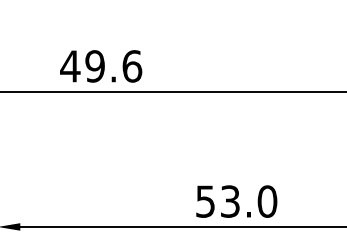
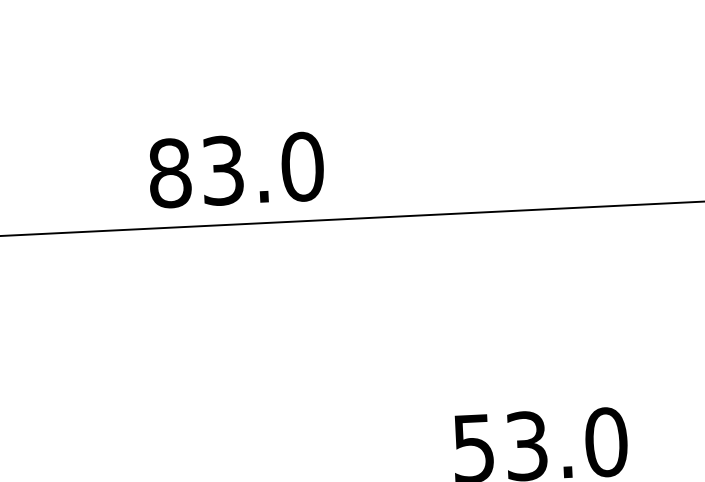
text: (101, 66) -> (236, 170), 49.6 -> 83.0

